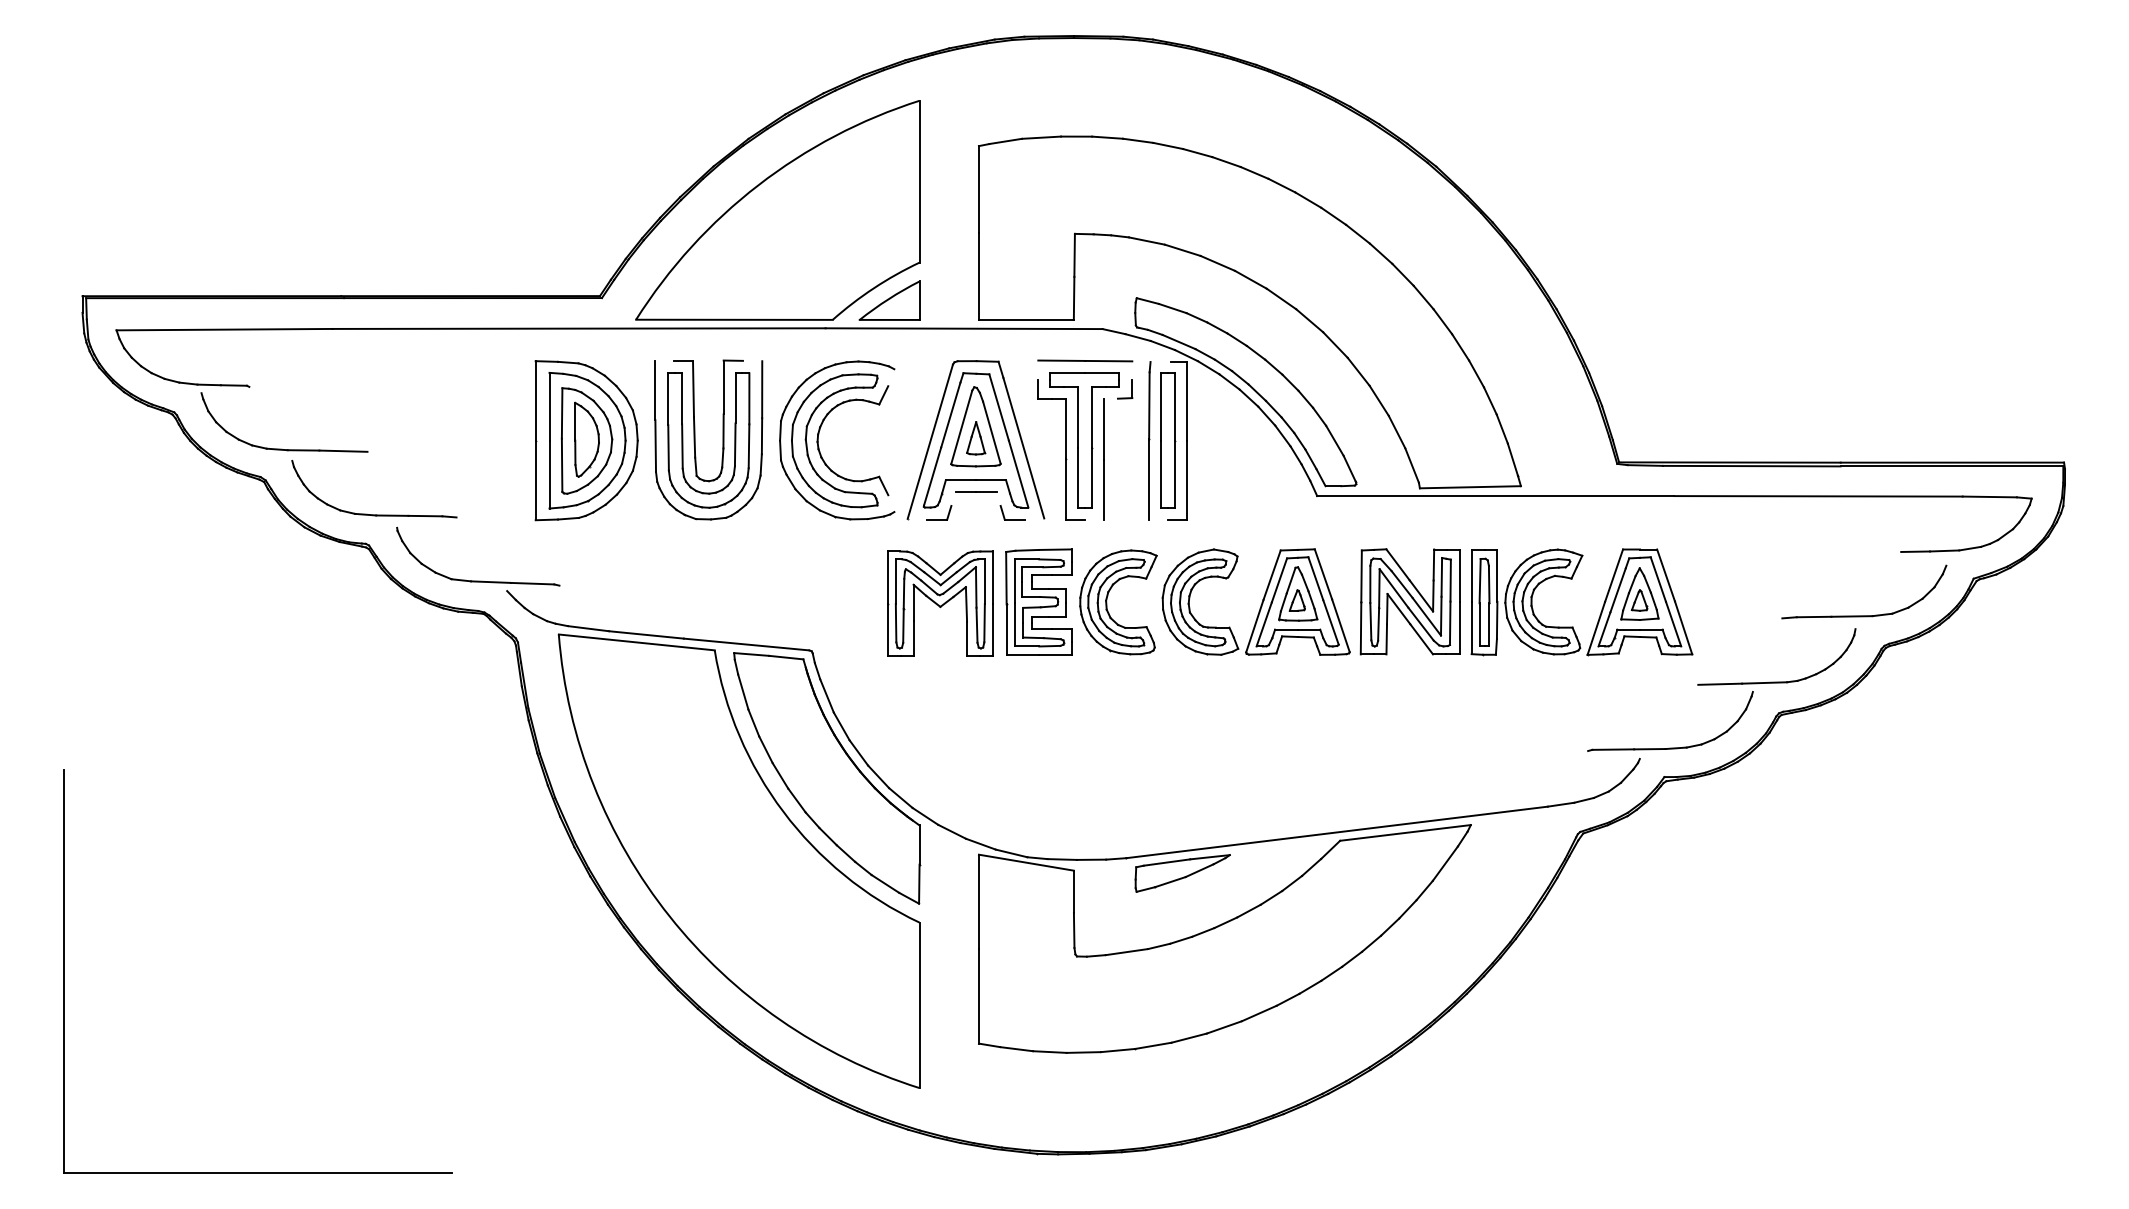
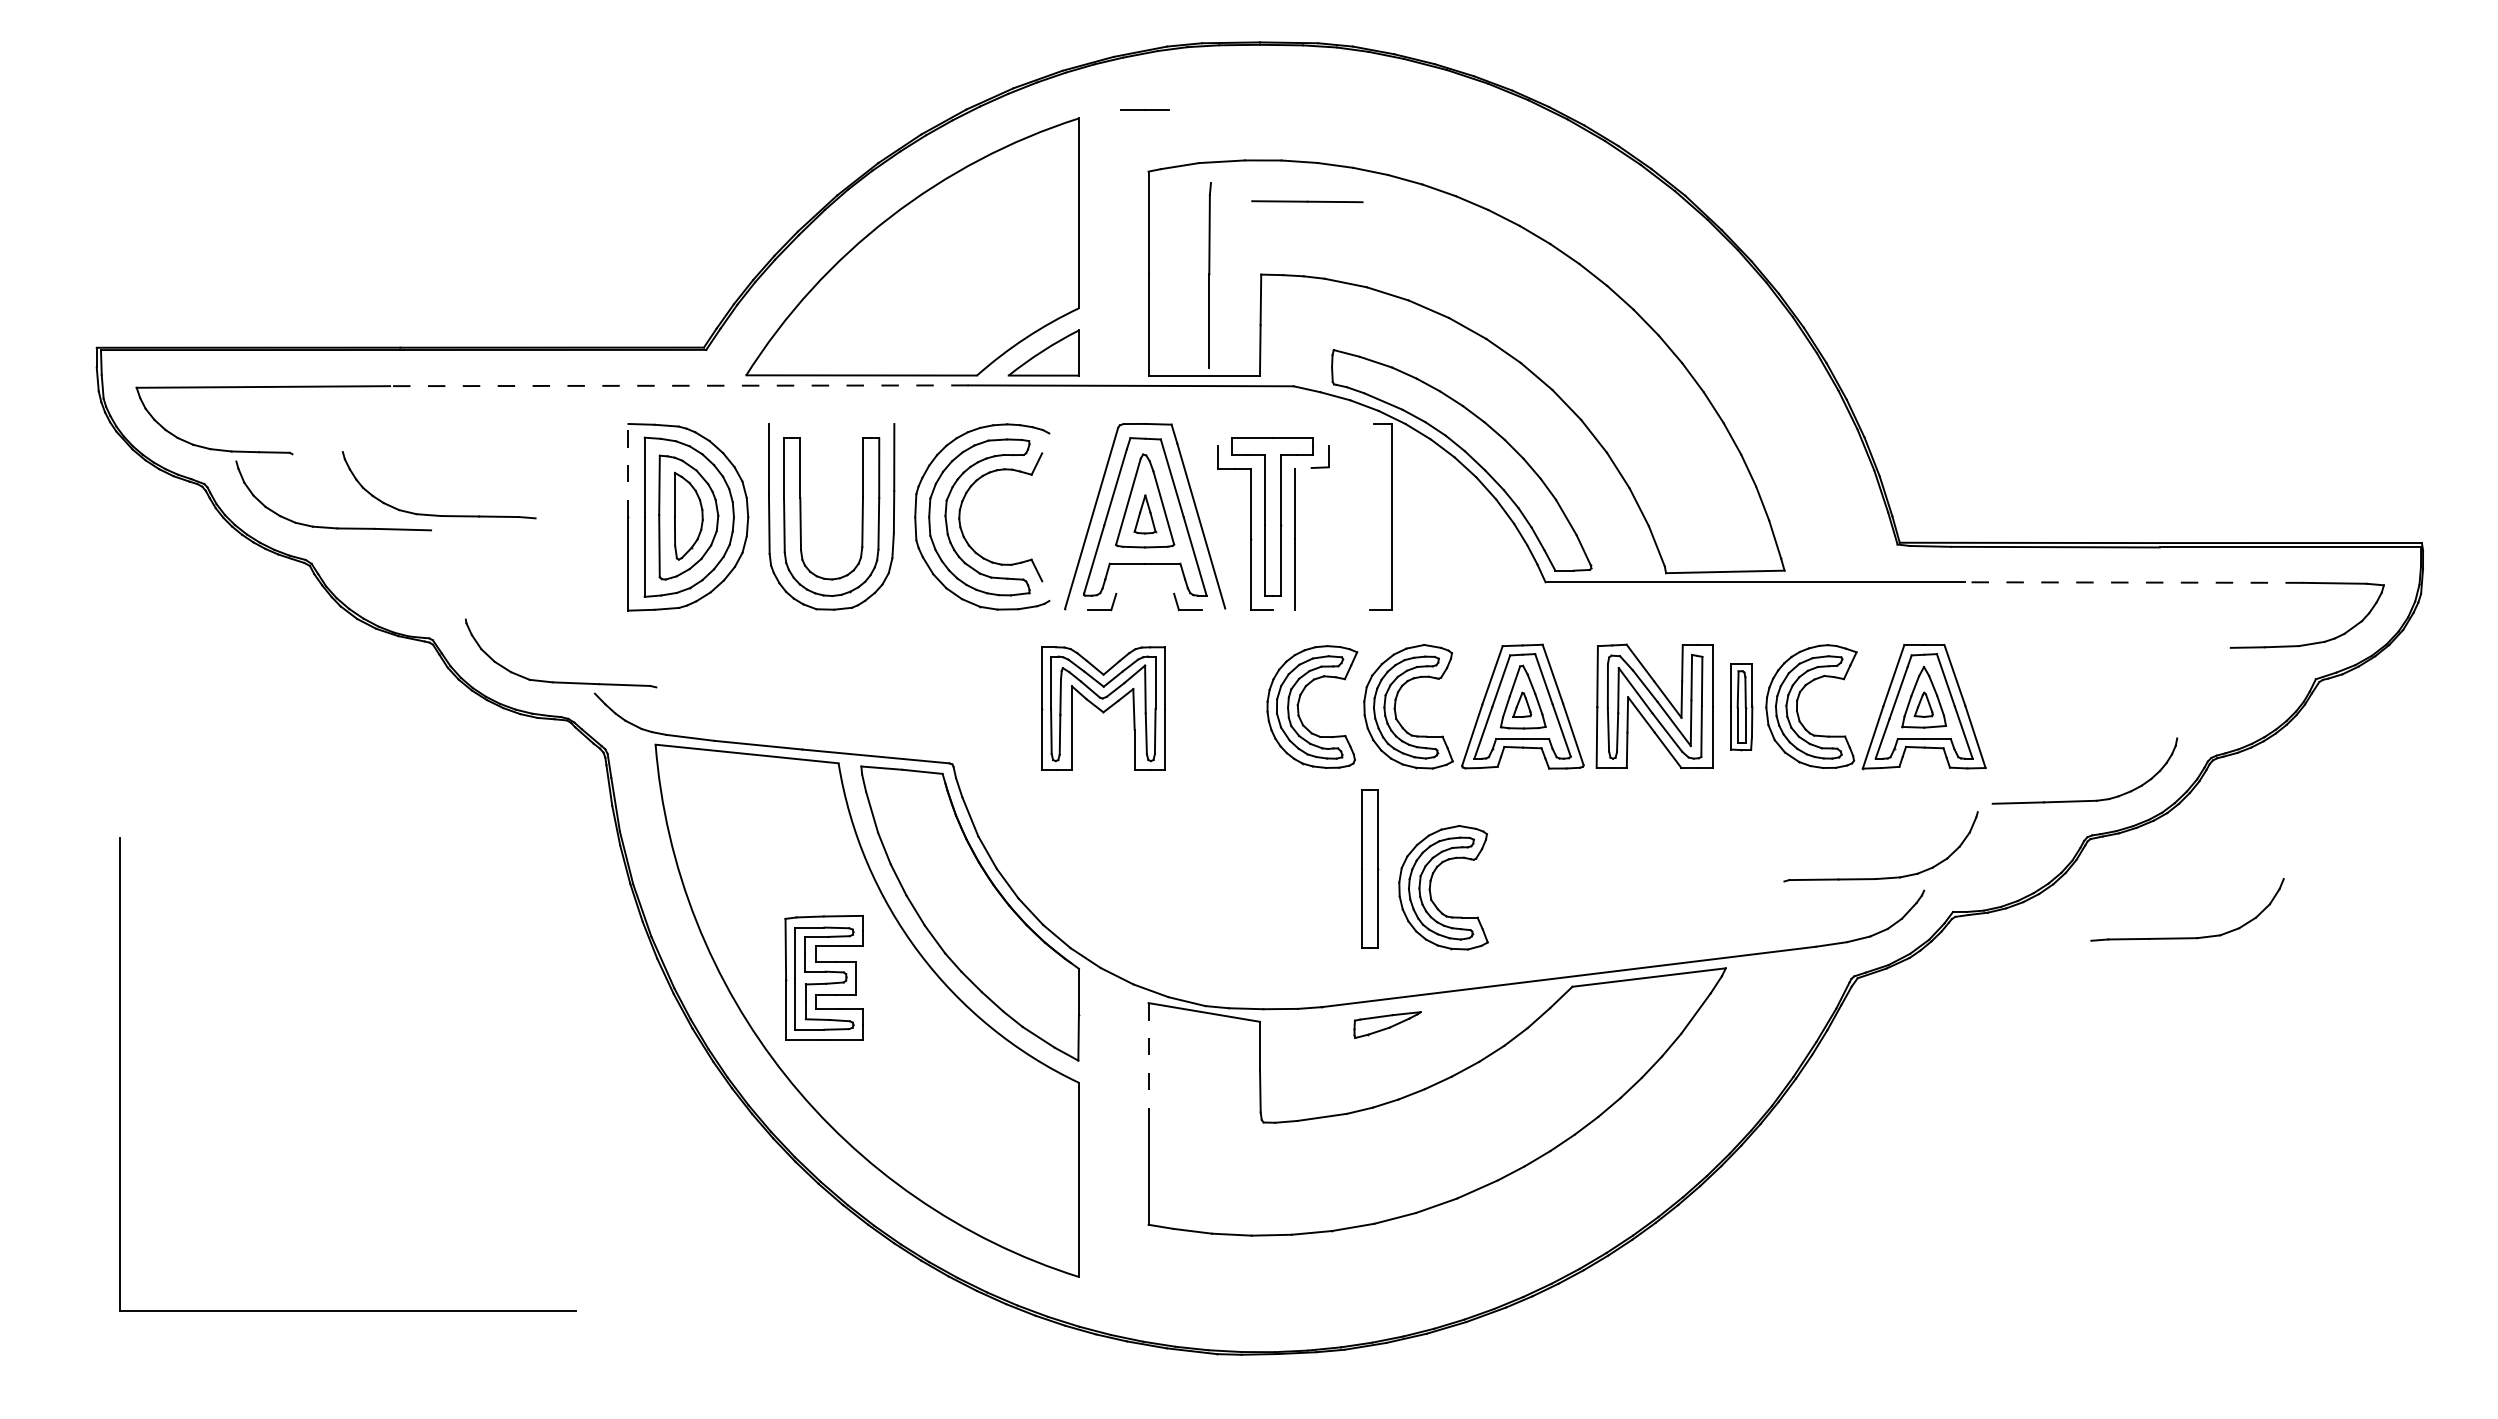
line: (578, 328) -> (678, 385), solid -> dashed
line: (1085, 360) -> (1307, 201), moved
line: (535, 400) -> (628, 470), solid -> dashed
part: (695, 420) -> (815, 493), removed
line: (1149, 440) -> (1209, 275), moved
part: (1168, 440) -> (1370, 868), moved
line: (975, 492) -> (1144, 109), moved
line: (1818, 496) -> (2133, 582), solid -> dashed
part: (373, 514) -> (438, 514), moved
part: (1038, 601) -> (823, 977), moved
part: (1484, 601) -> (1741, 706), size x0.7
part: (1864, 615) -> (2187, 937), moved
part: (1669, 747) -> (1880, 877), moved
part: (1220, 753) -> (1431, 884), added
part: (1182, 872) -> (1387, 1024), size x0.6
line: (978, 902) -> (1148, 1059), solid -> dashed
part: (64, 971) -> (120, 1074), moved

